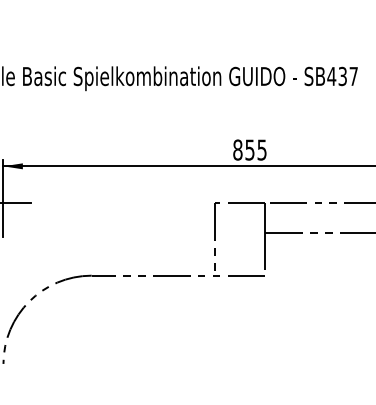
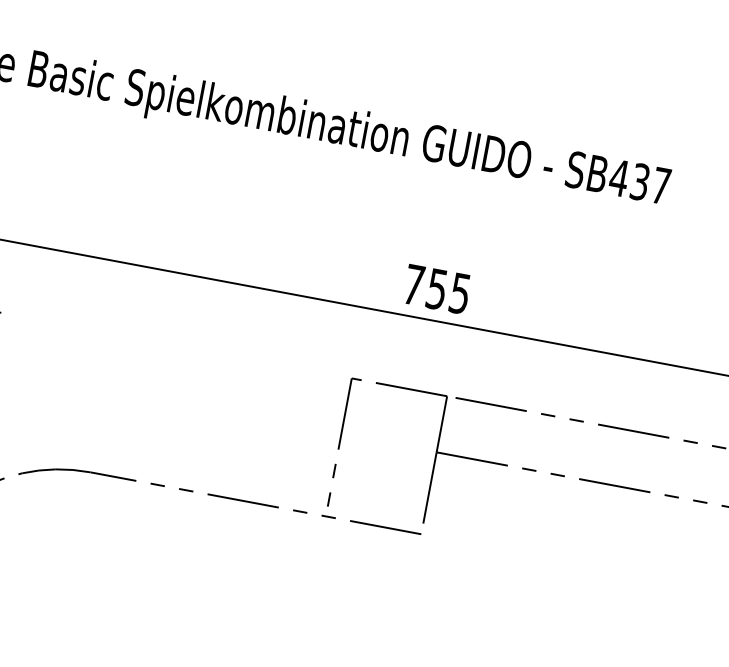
text: (237, 149) -> (413, 283), 855 -> 755

